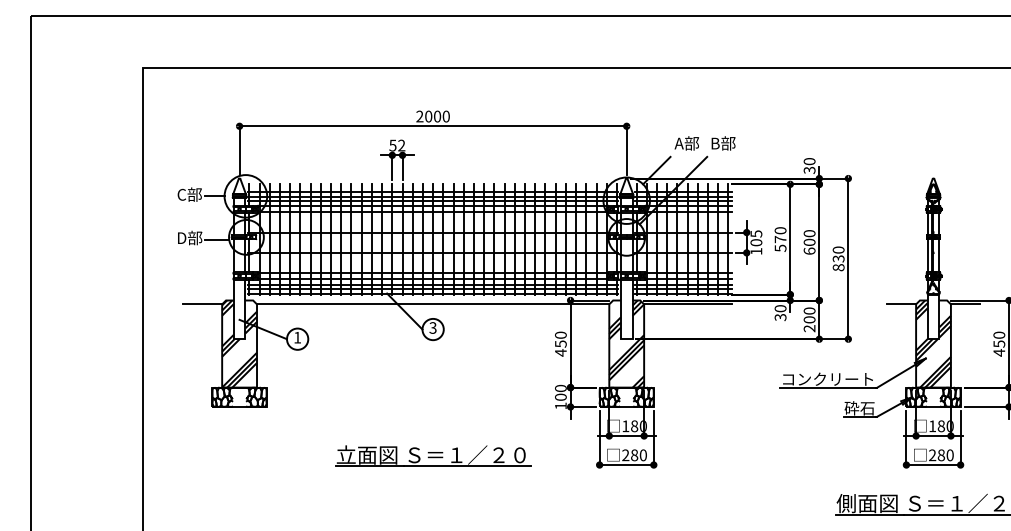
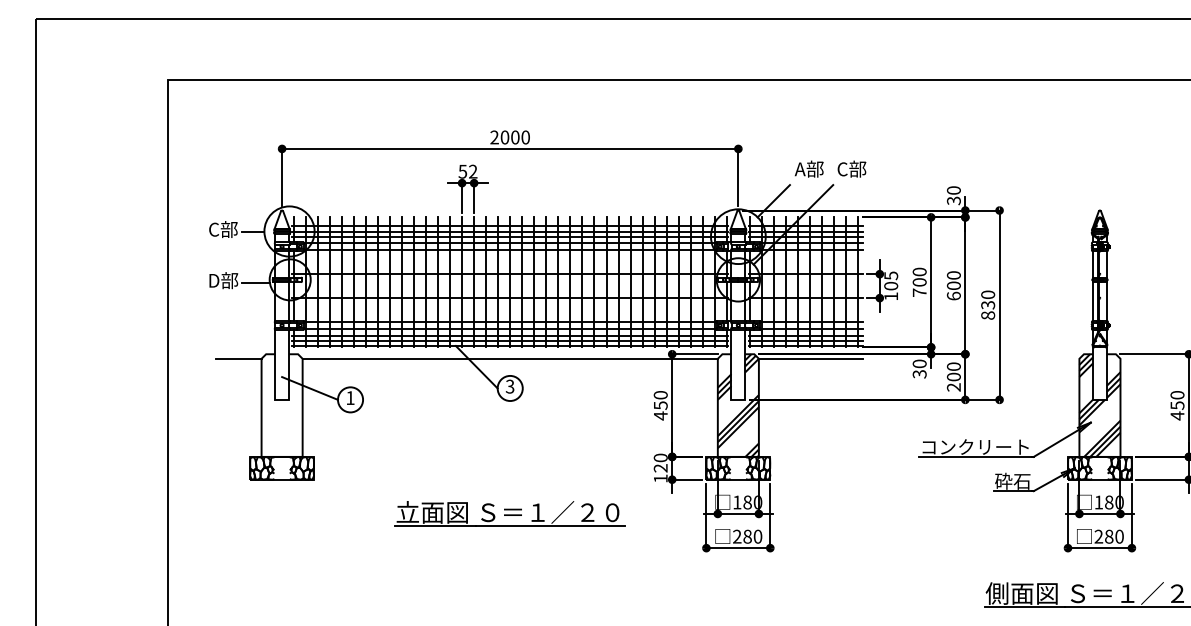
text: (722, 142) -> (851, 168), B部 -> C部
text: (780, 243) -> (919, 287), 570 -> 700
line: (901, 304) -> (1062, 358), removed
line: (965, 304) -> (1137, 358), removed
hatch: (239, 343) -> (281, 405), removed
text: (560, 397) -> (660, 468), 100 -> 120
part: (432, 455) -> (509, 513), moved

